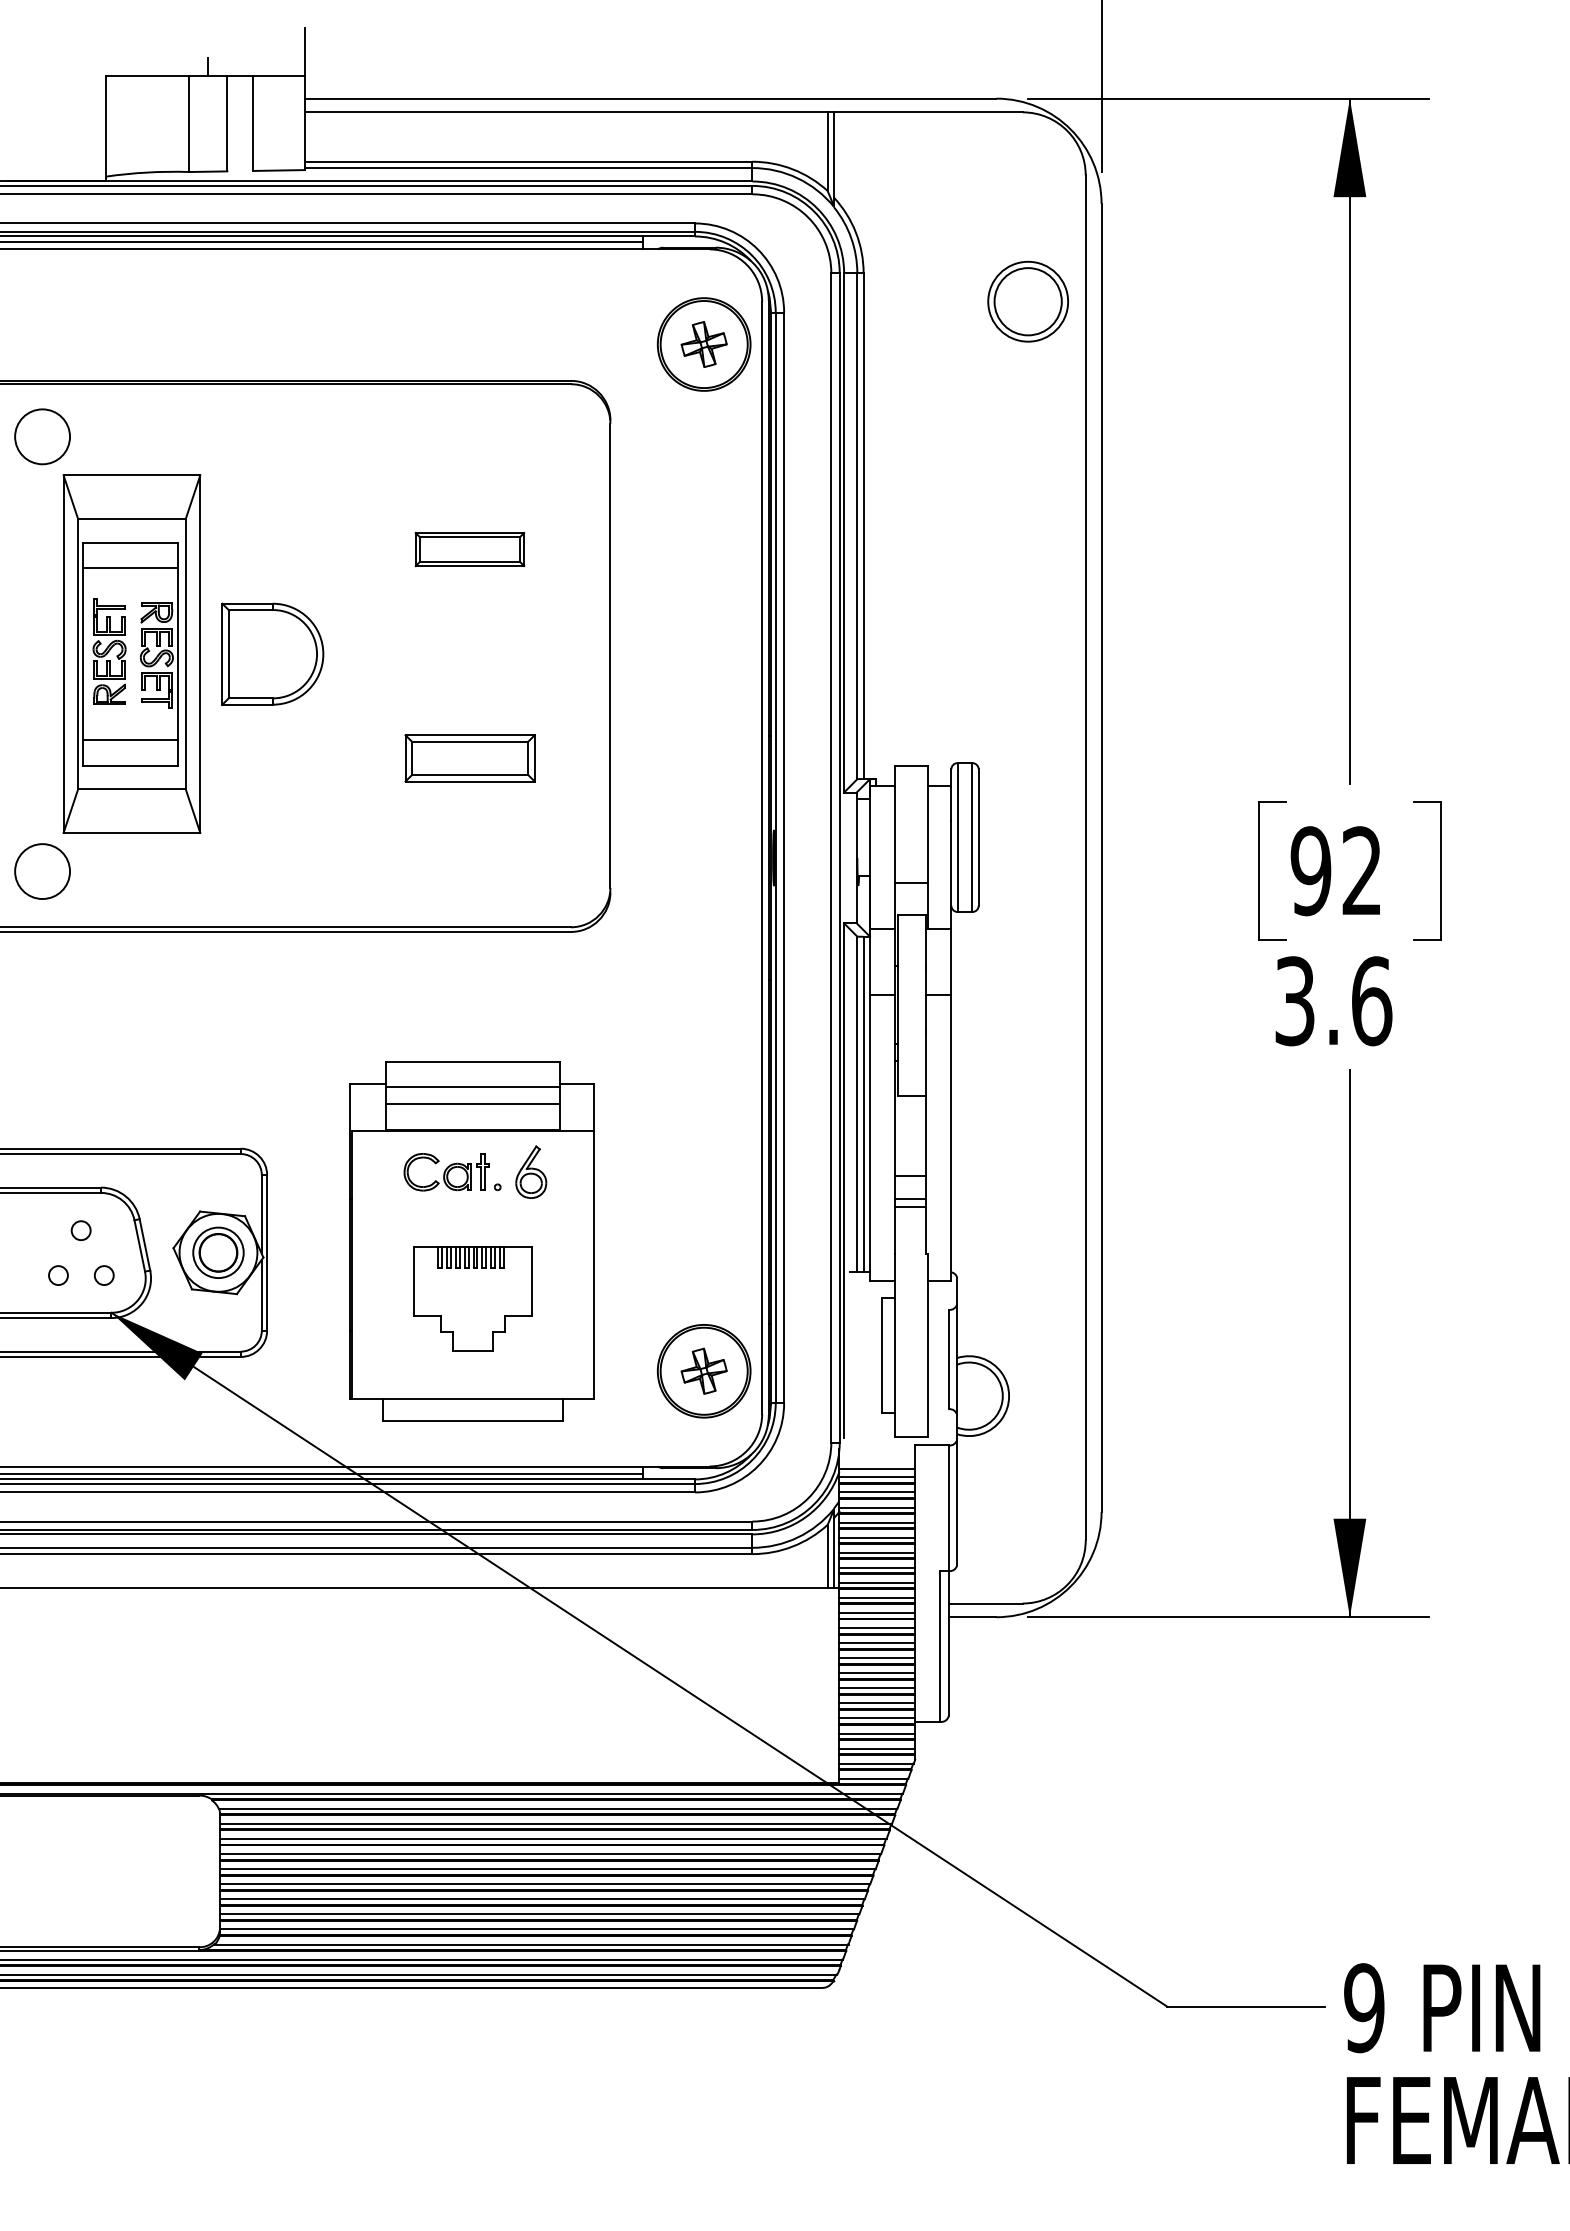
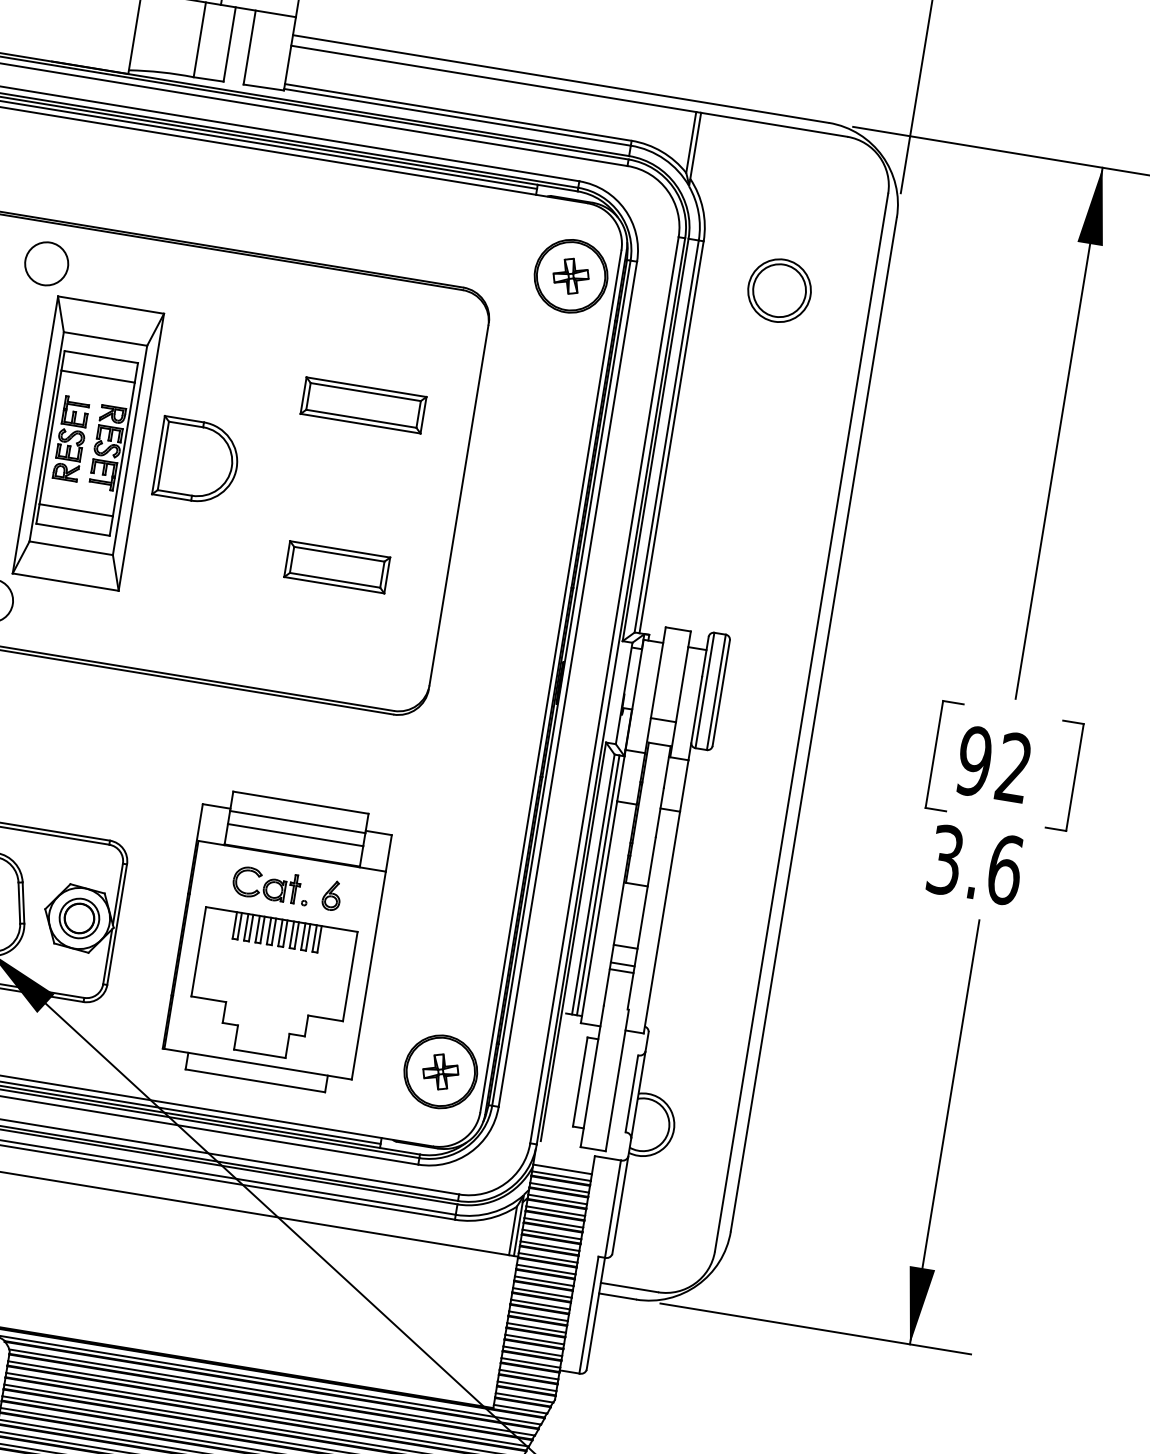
part: (1027, 301) -> (779, 290), moved
part: (469, 549) -> (363, 405), size x1.43
part: (530, 1171) -> (331, 895), size x0.71
part: (472, 1298) -> (270, 986), size x1.67

